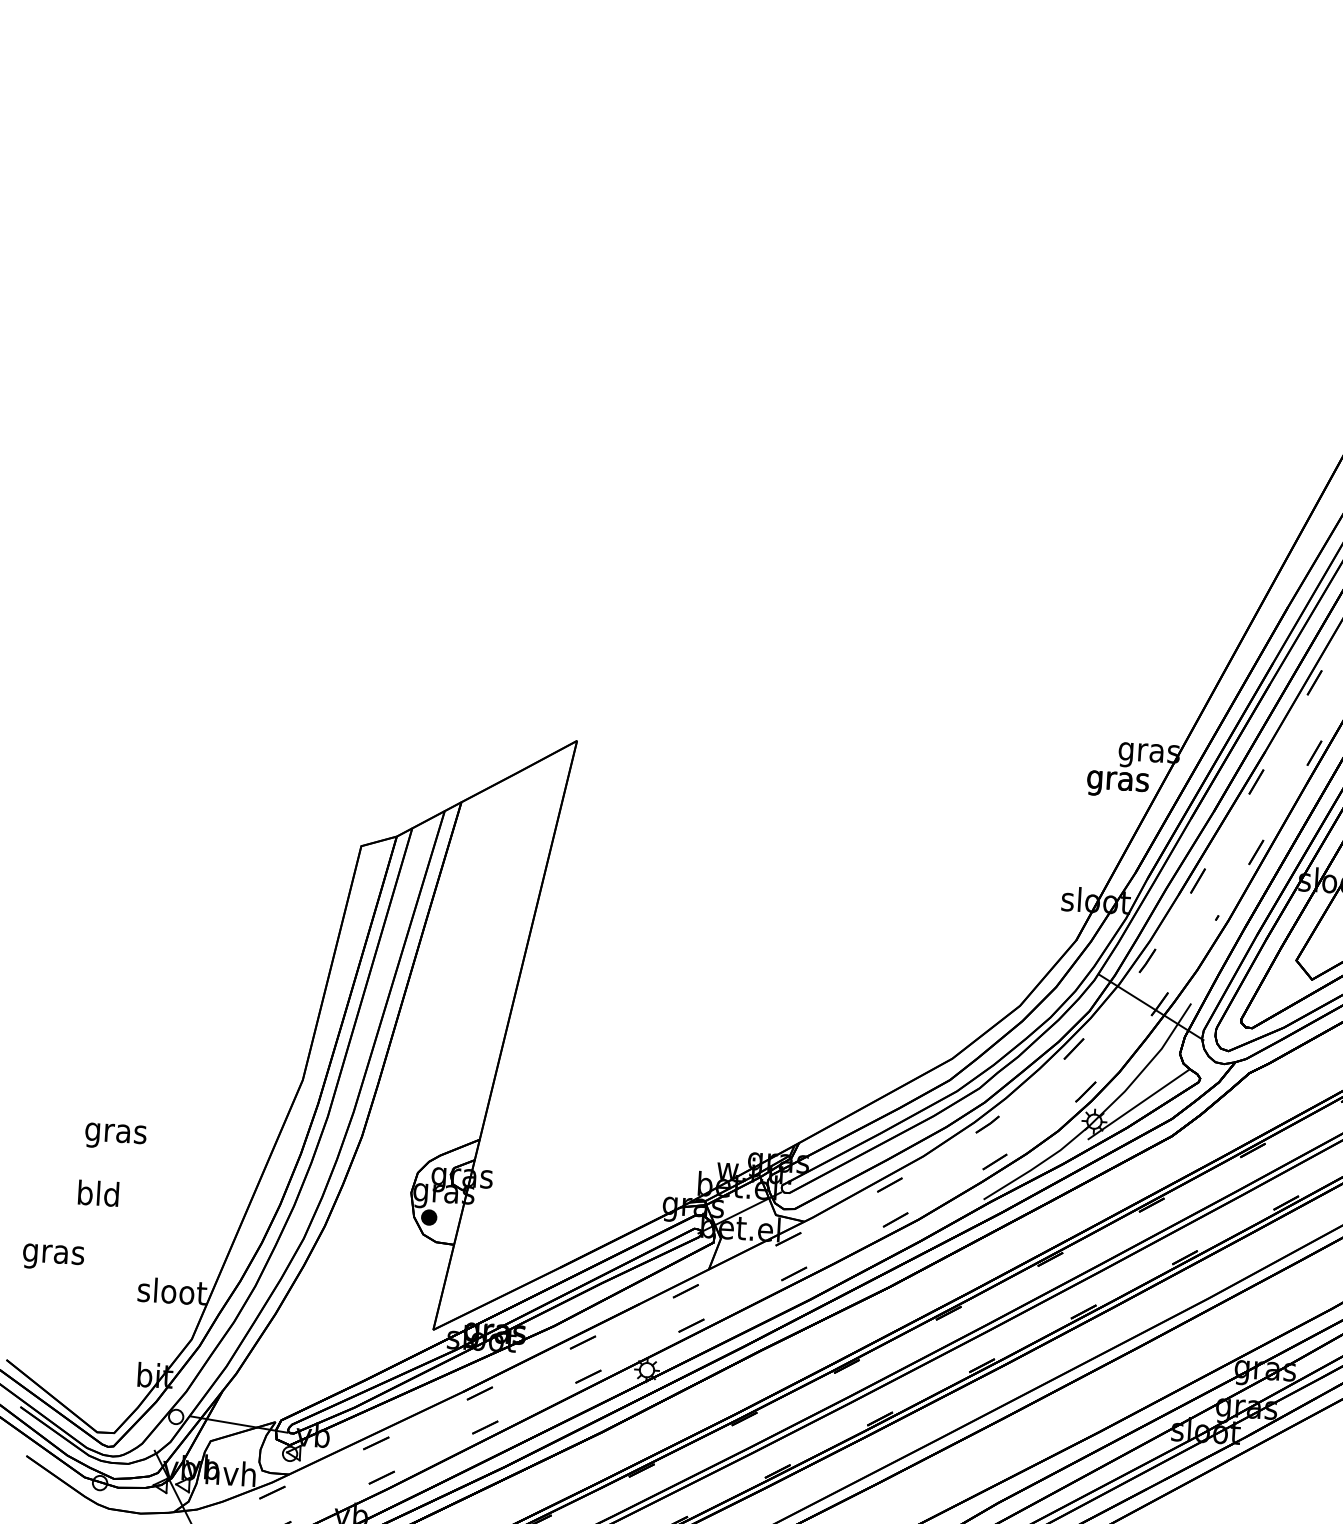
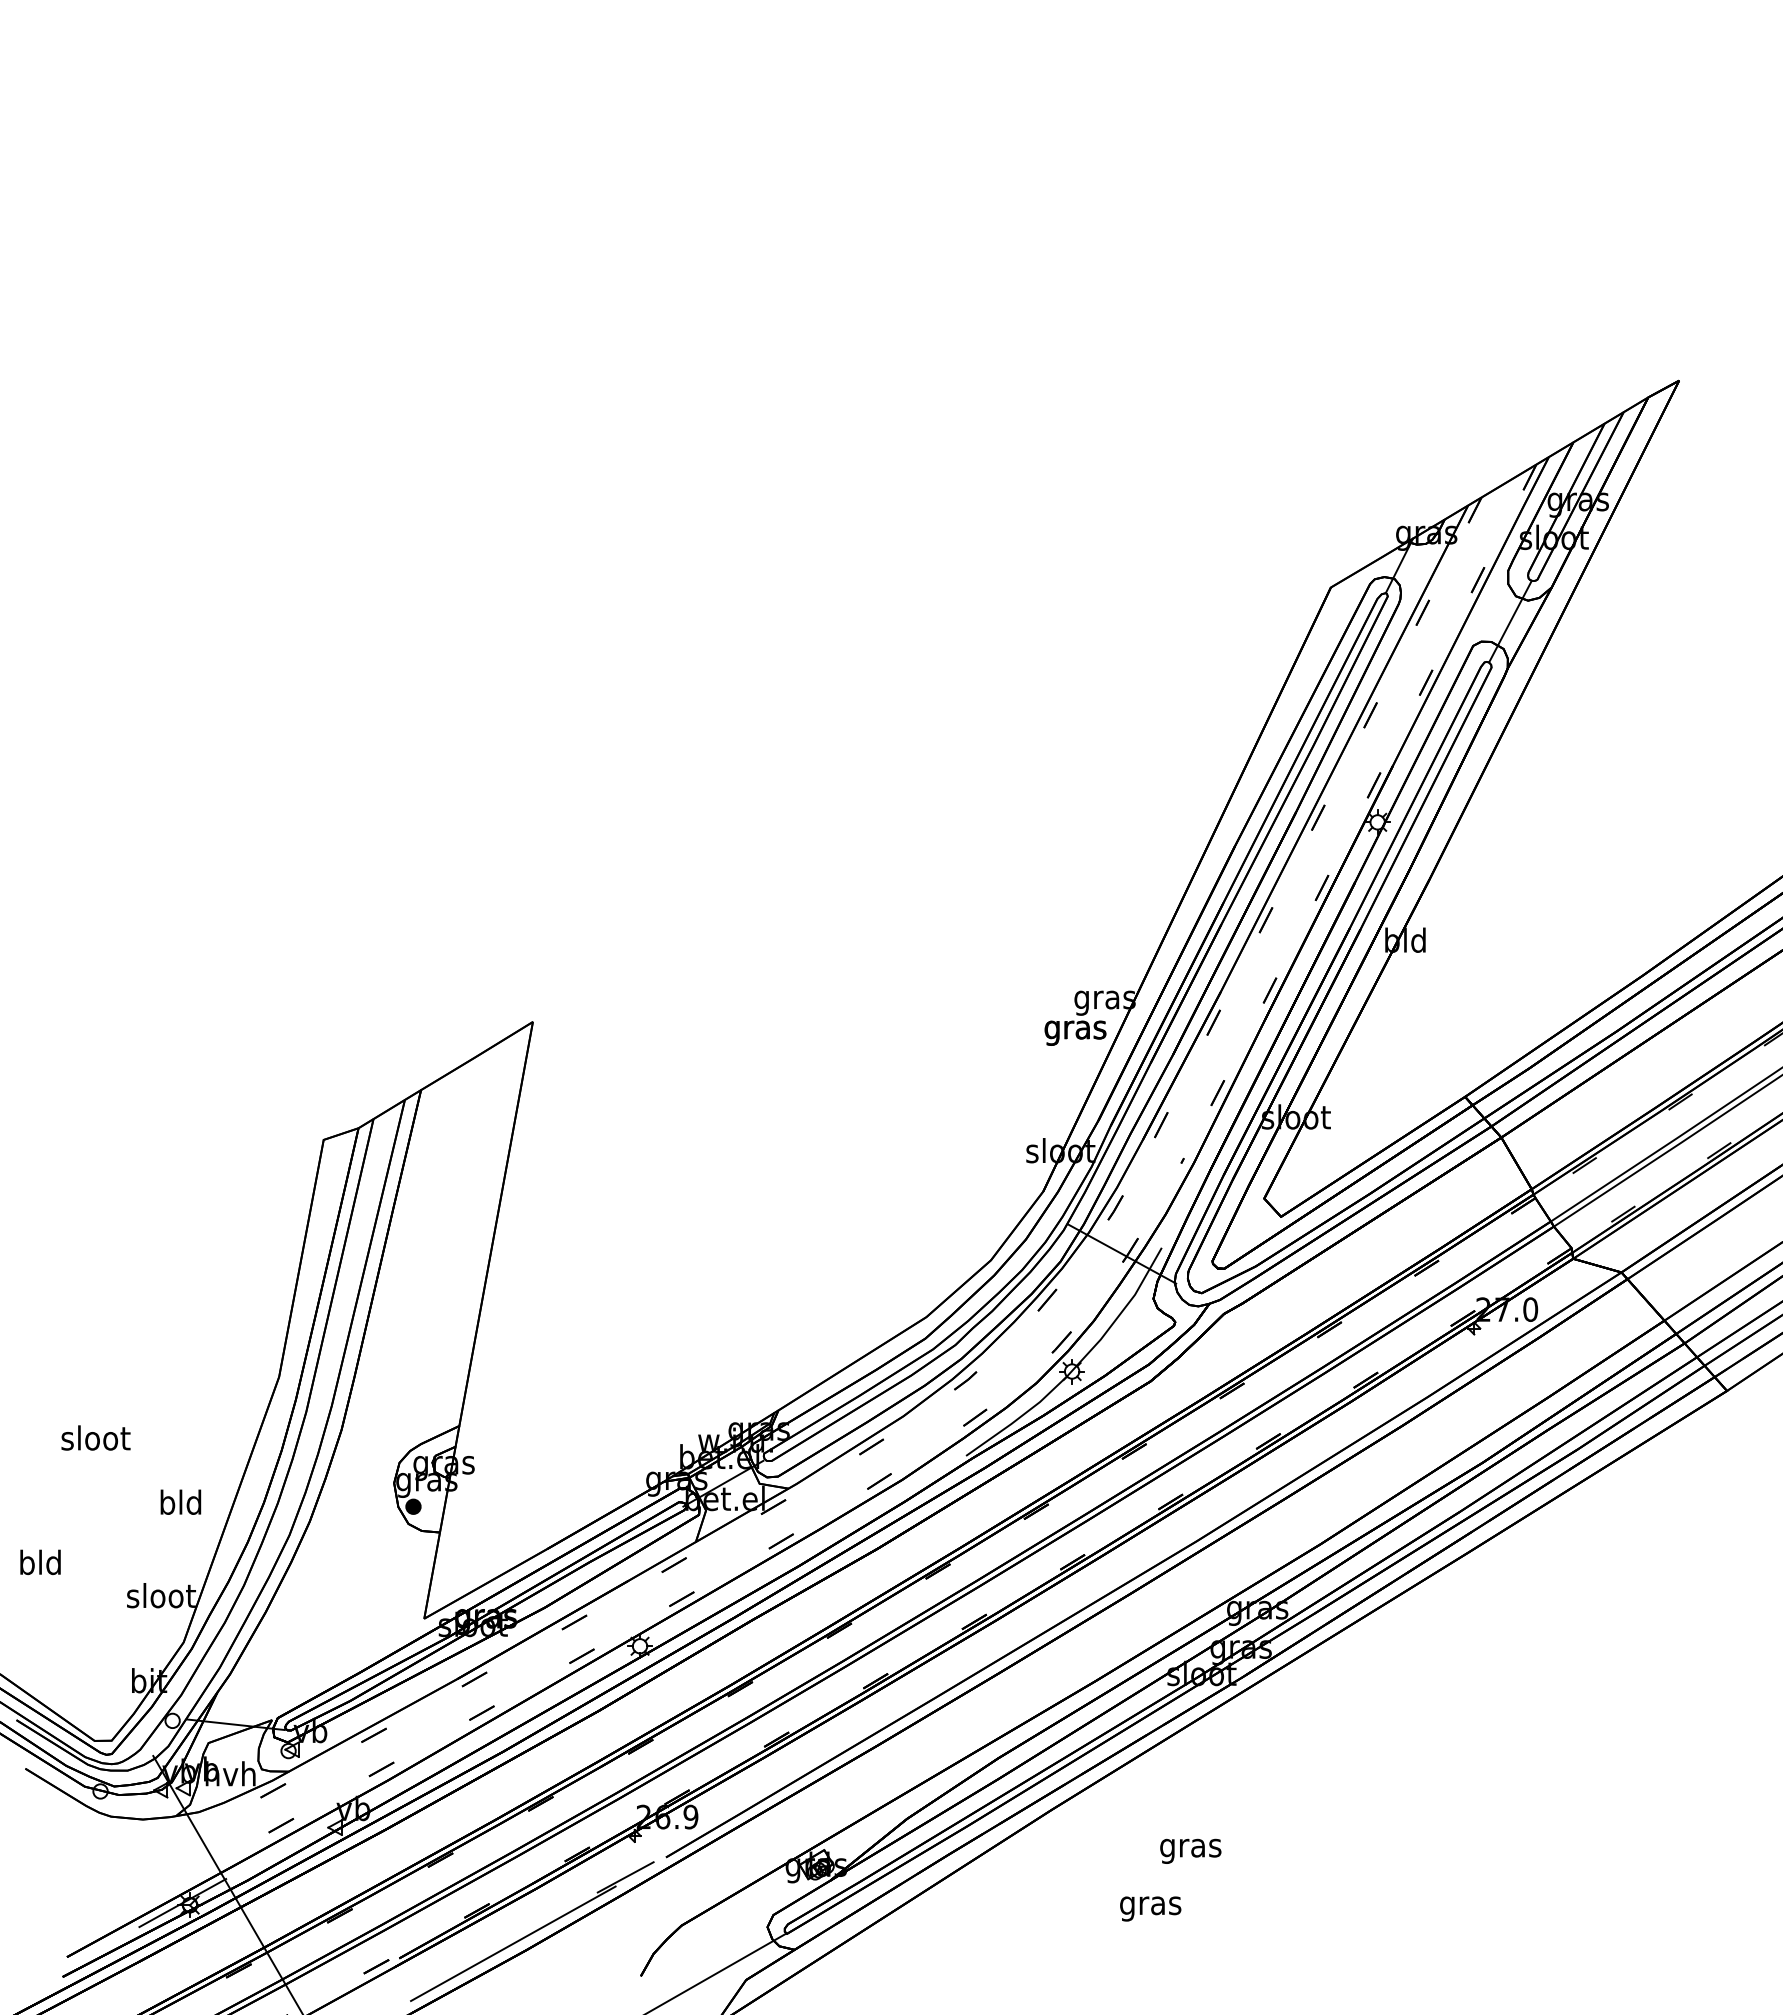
line: (1137, 1104) -> (1114, 1351), removed
text: (115, 1133) -> (95, 1441), gras -> sloot
text: (98, 1192) -> (180, 1501), moved
text: (53, 1254) -> (40, 1565), gras -> bld

